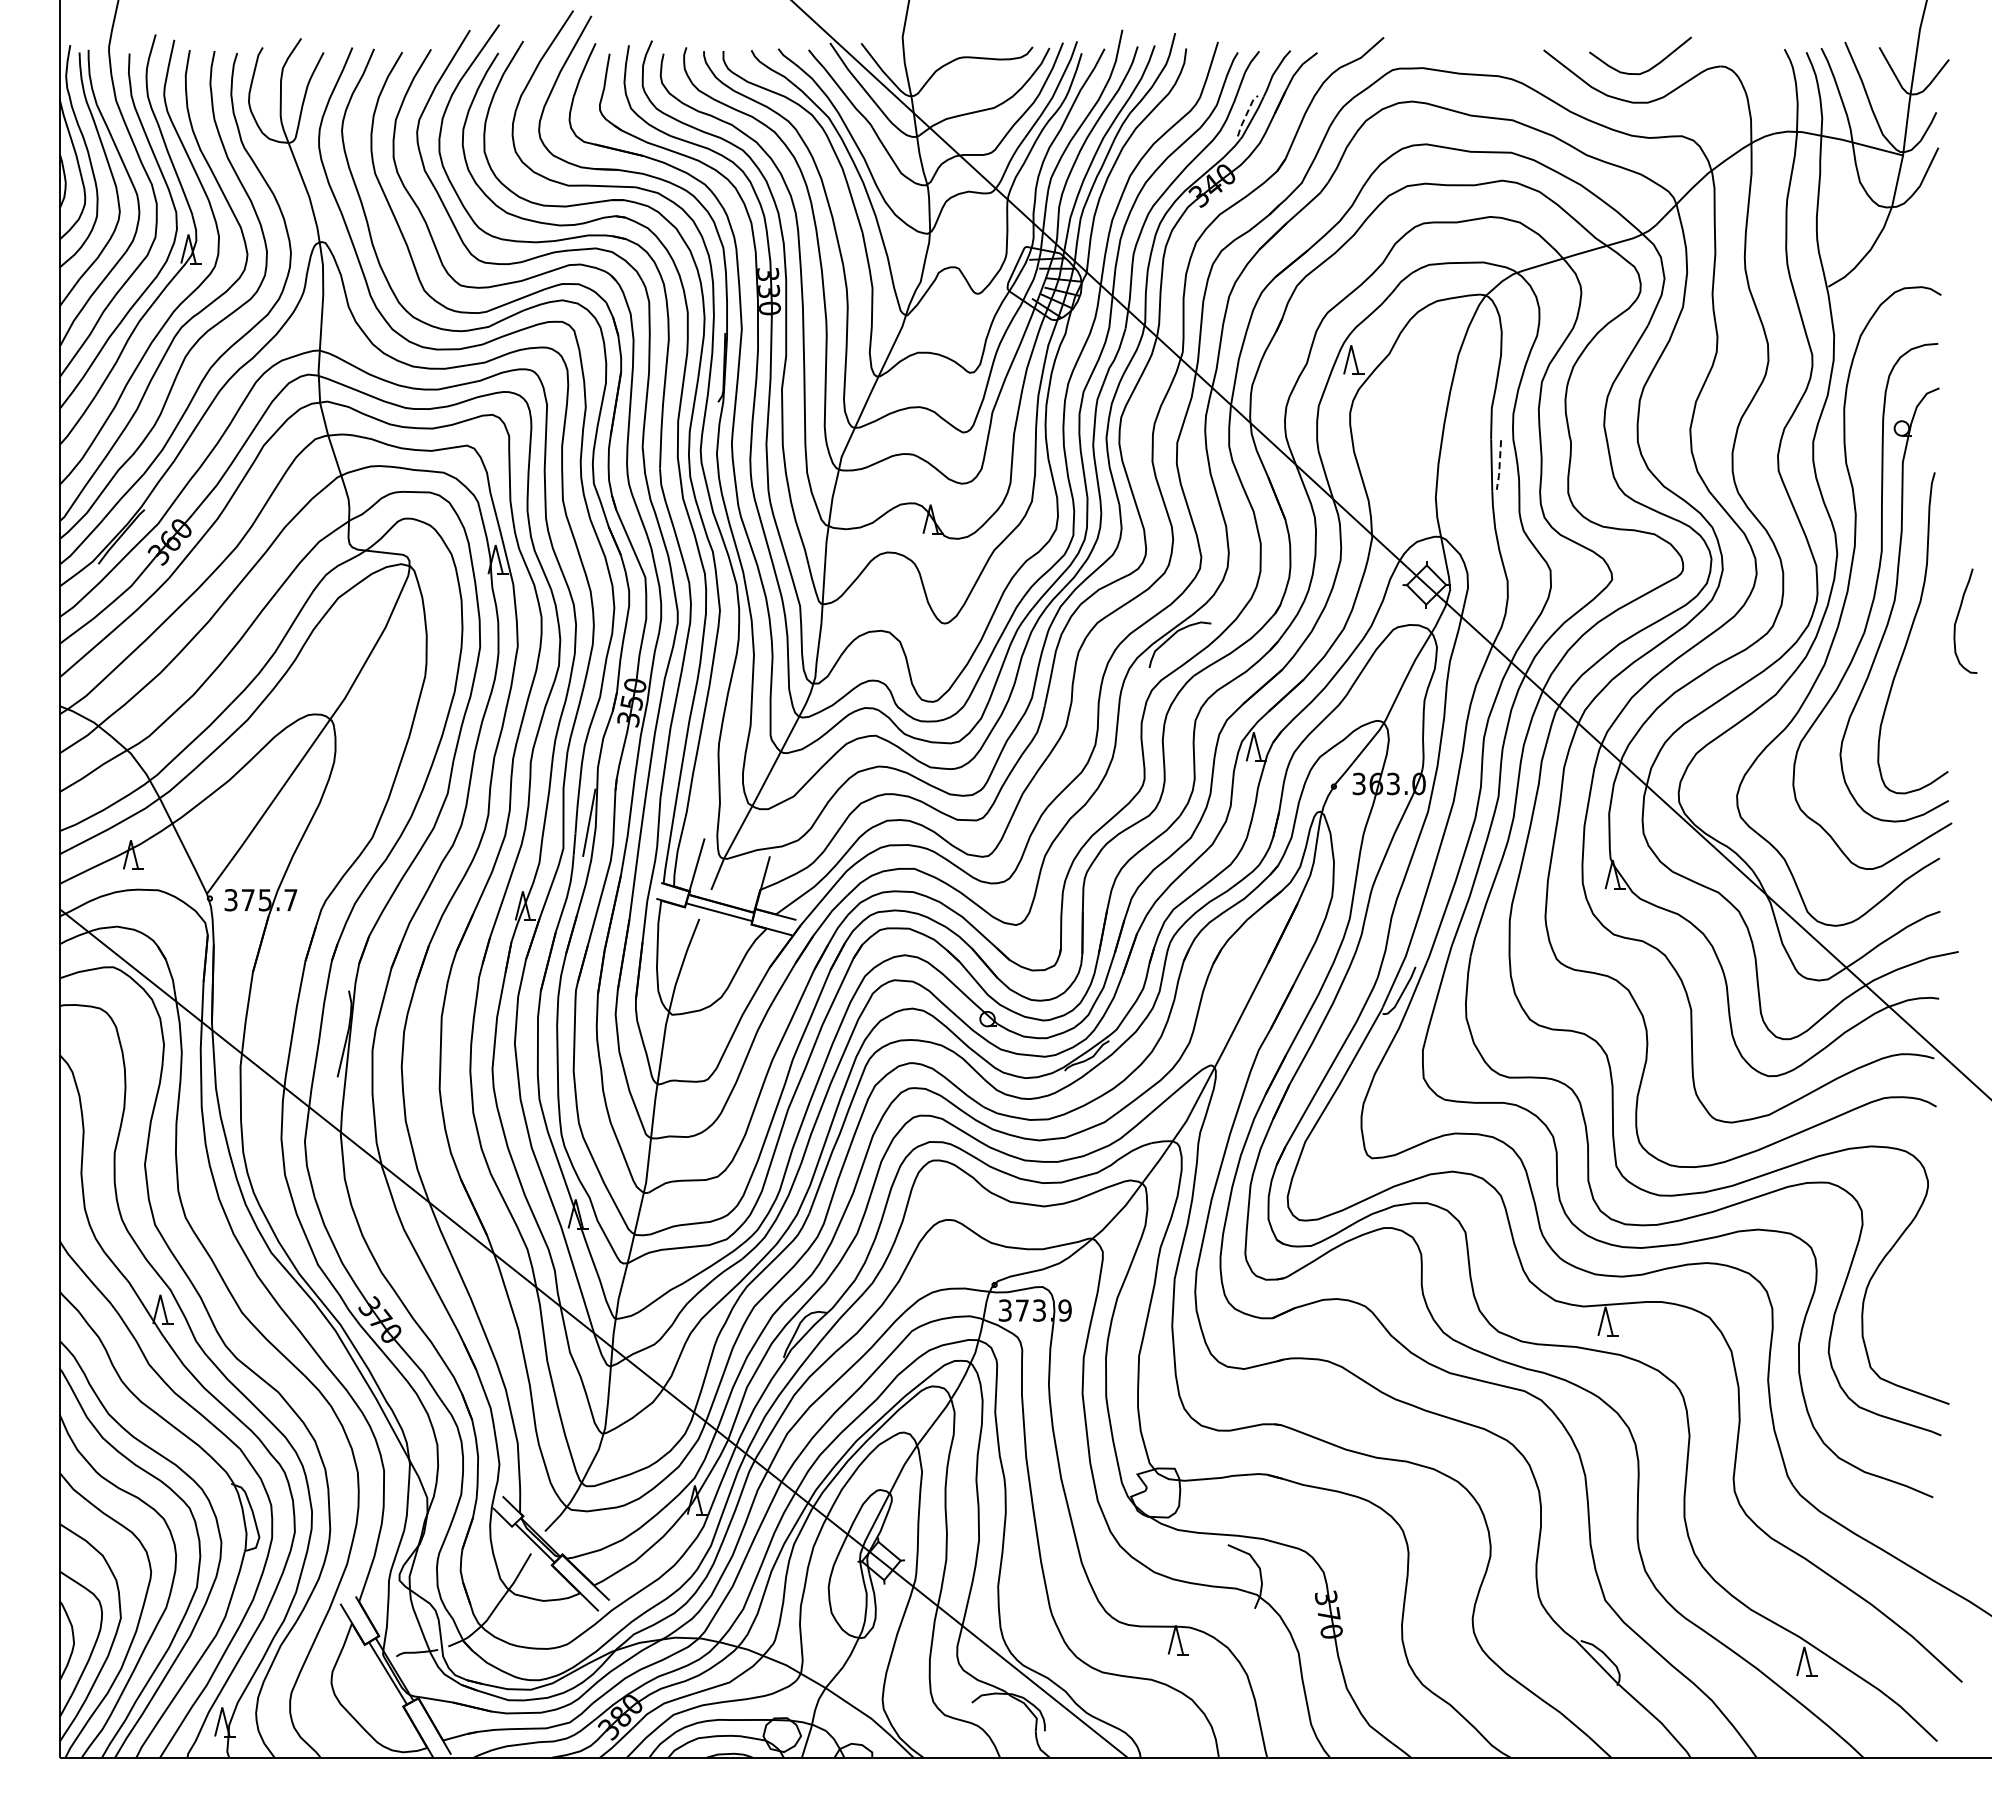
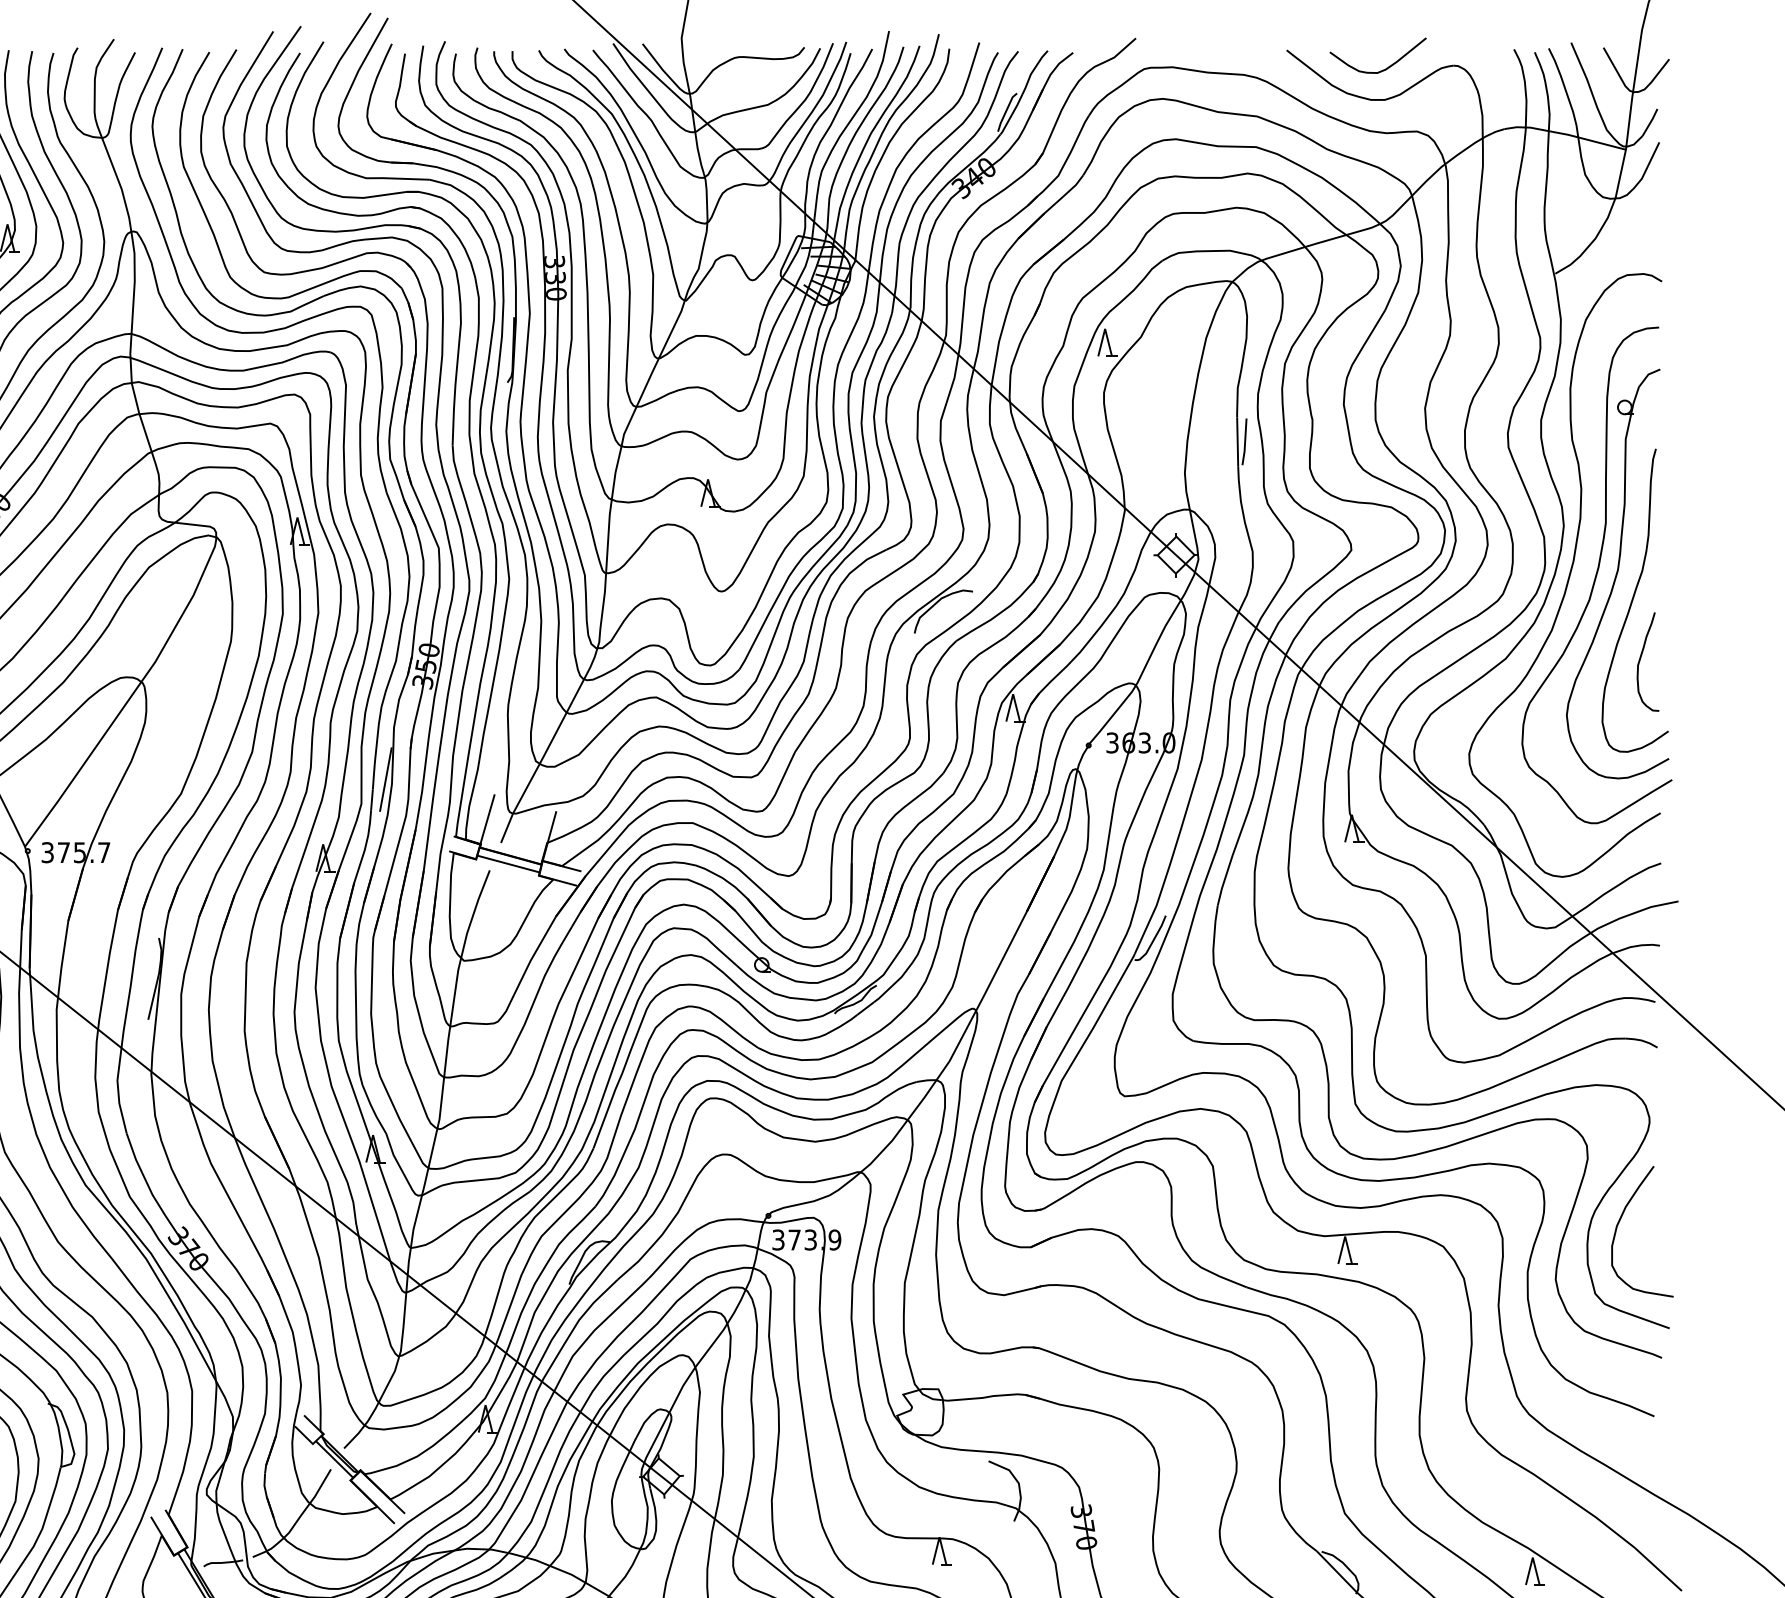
line: (1246, 114) -> (1006, 111), dashed -> solid
line: (1499, 465) -> (1245, 442), dashed -> solid
curve: (1958, 617) -> (1641, 658), moved
curve: (1896, 1292) -> (1619, 1222), added

